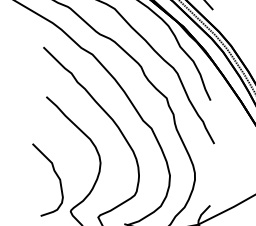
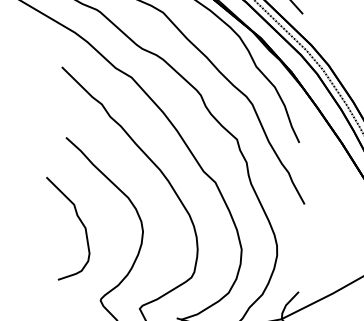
curve: (56, 175) -> (80, 222), moved

